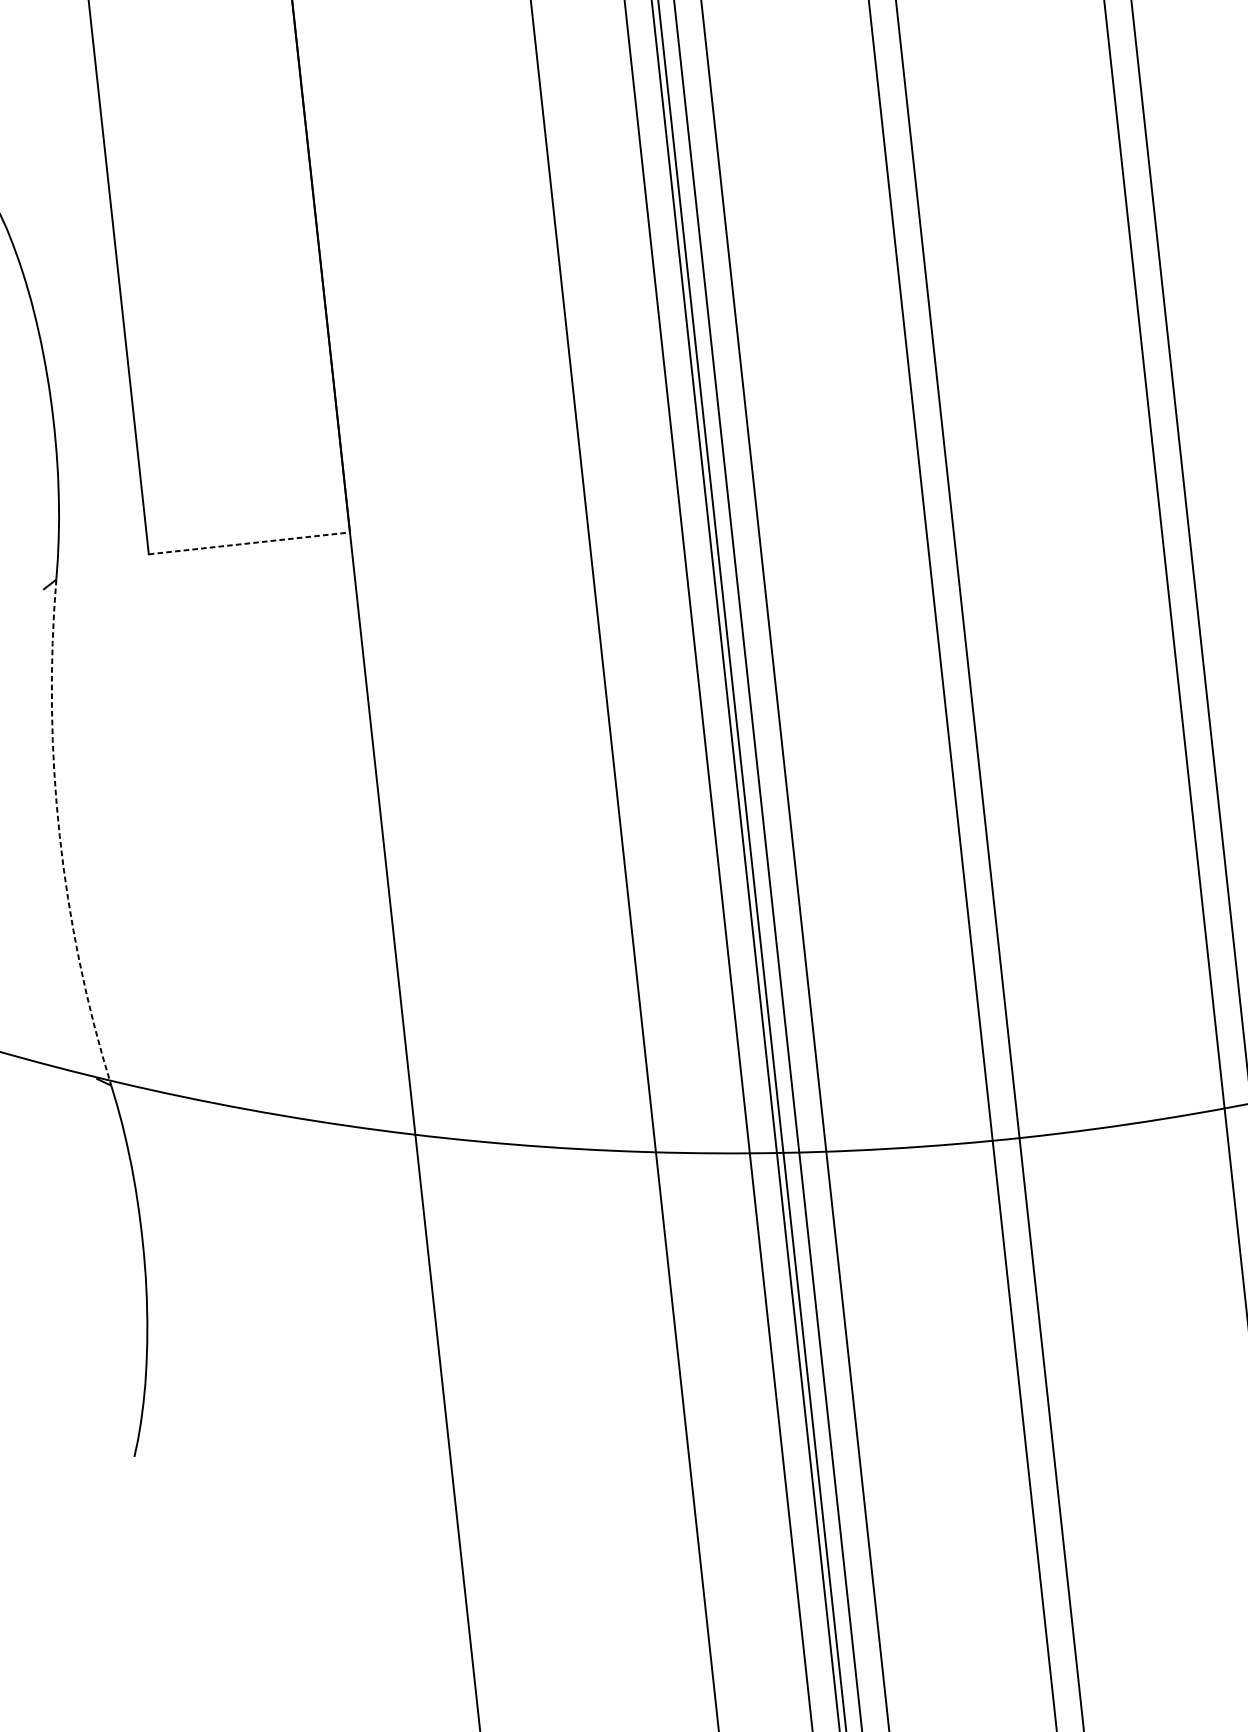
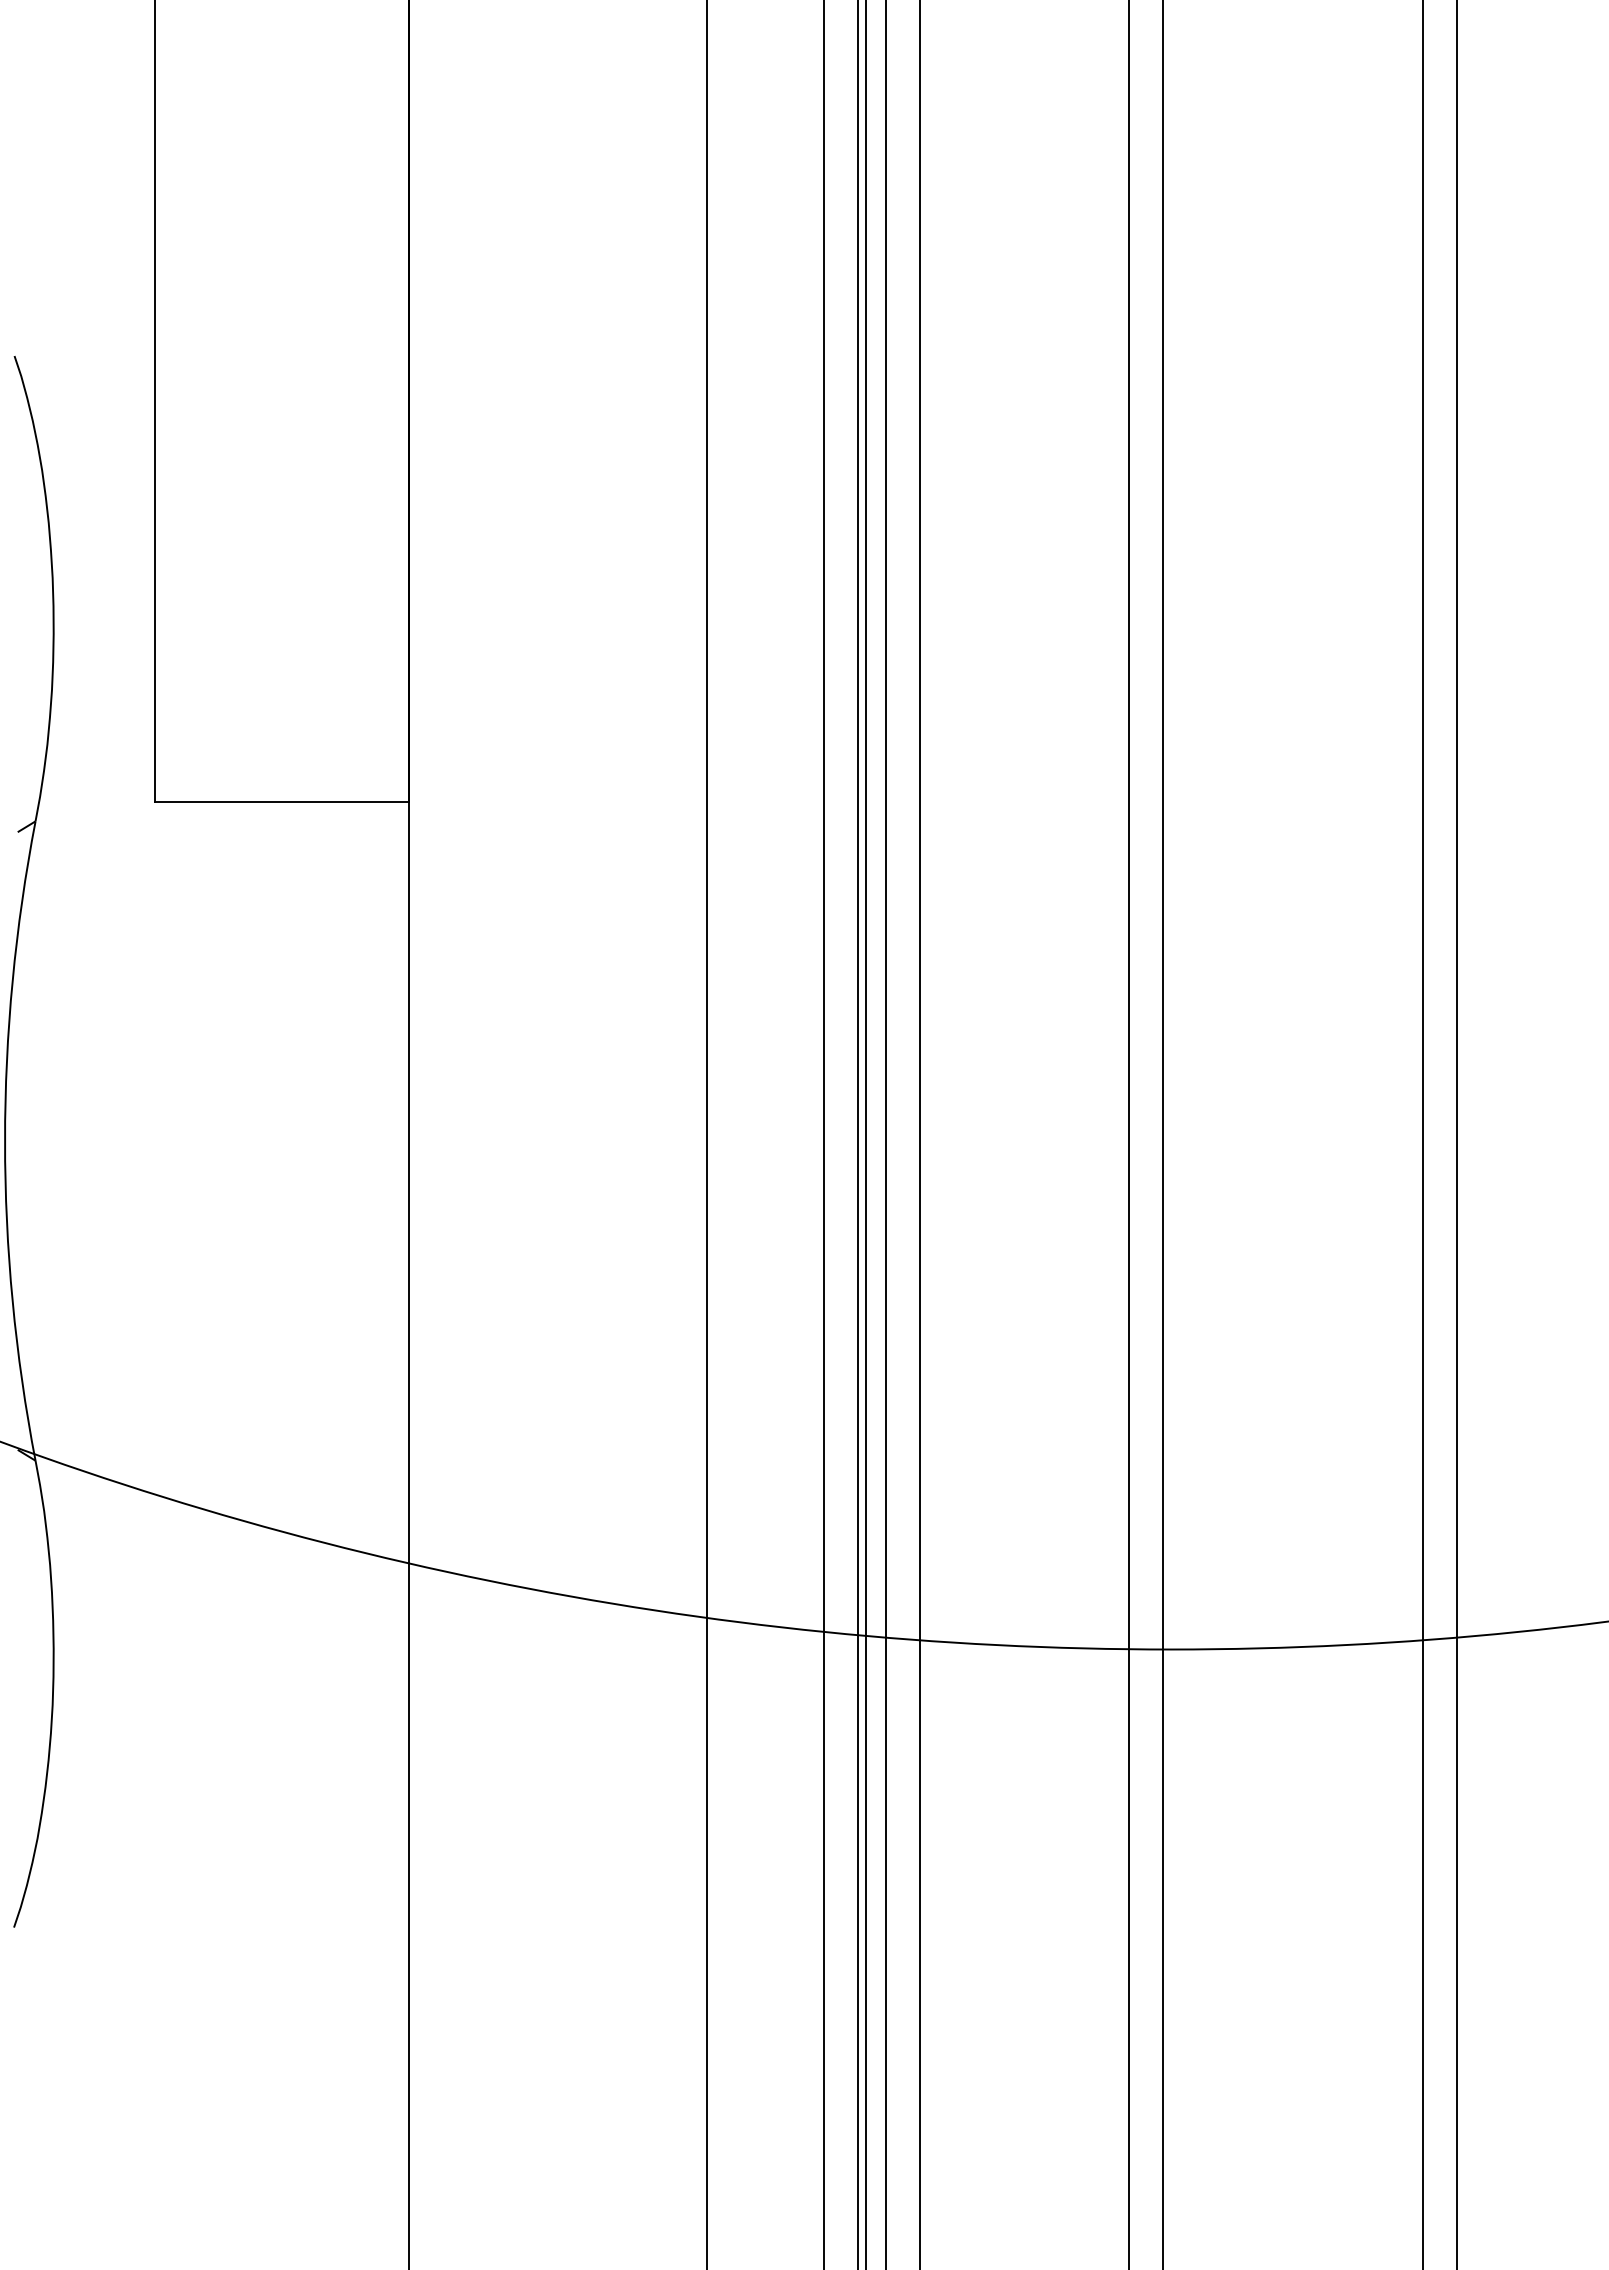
line: (250, 543) -> (282, 802), dashed -> solid
arc: (60, 835) -> (5, 1141), dashed -> solid

